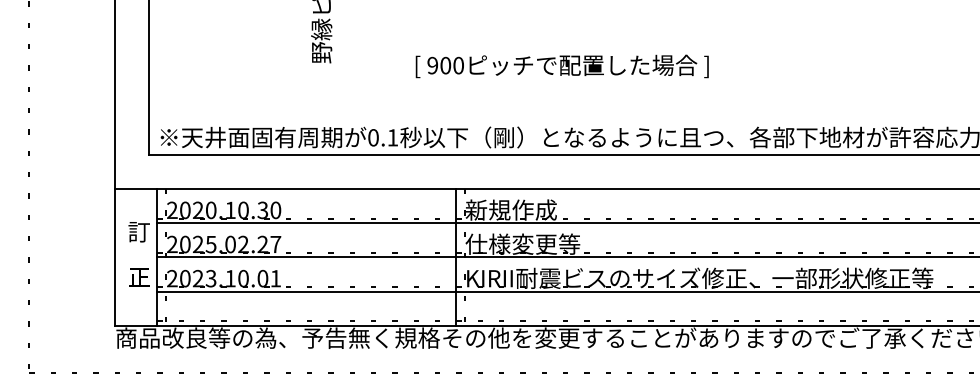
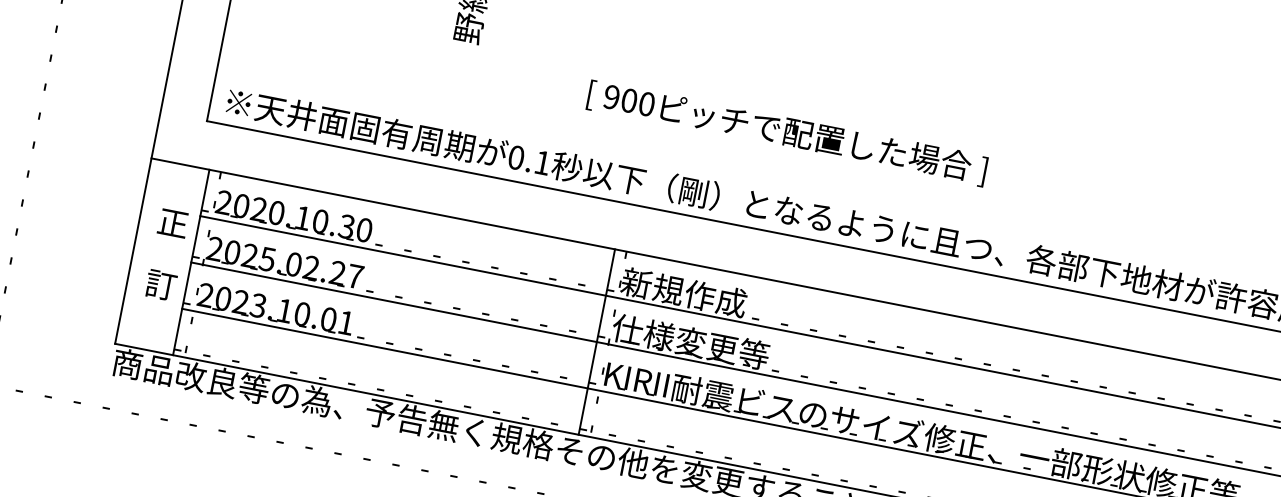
text: (561, 66) -> (786, 132), moved
text: (138, 232) -> (172, 223), 訂 -> 正
text: (138, 277) -> (160, 284), 正 -> 訂

